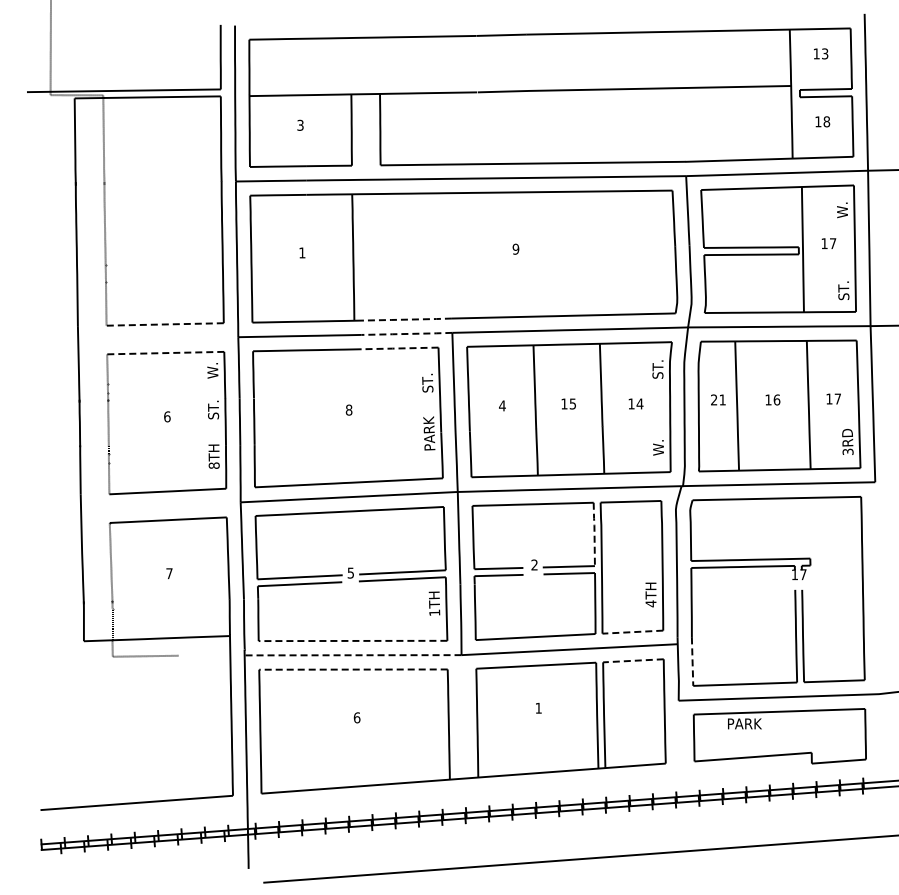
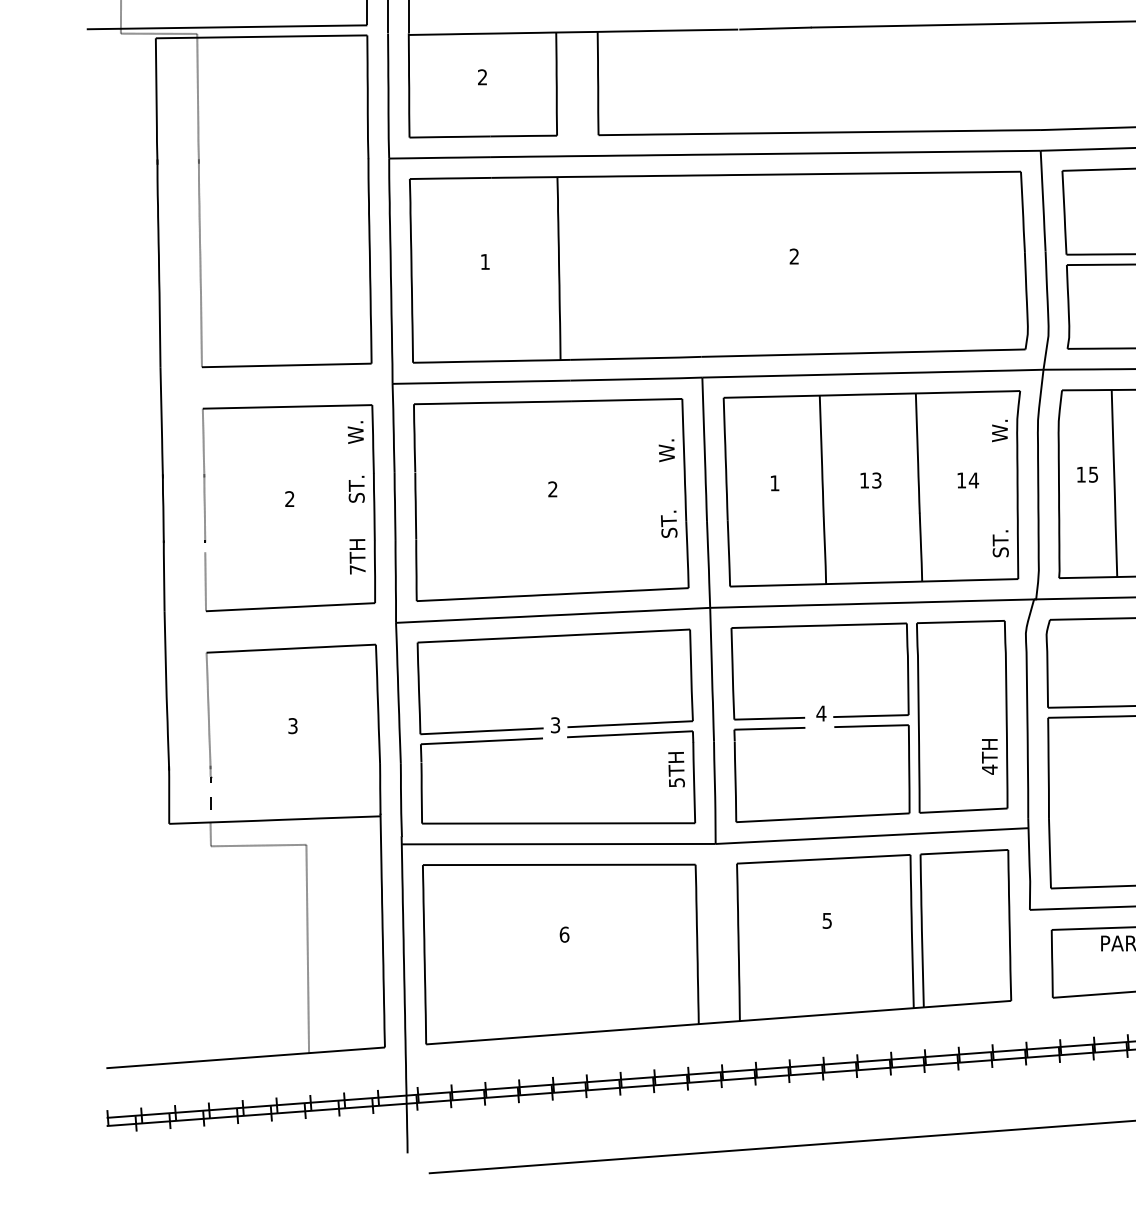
text: (300, 125) -> (482, 77), 3 -> 2
text: (515, 248) -> (793, 255), 9 -> 2
line: (406, 319) -> (635, 358), dashed -> solid
line: (165, 324) -> (287, 365), dashed -> solid
line: (407, 333) -> (637, 378), dashed -> solid
line: (399, 348) -> (625, 400), dashed -> solid
line: (165, 353) -> (287, 407), dashed -> solid
text: (657, 369) -> (999, 430), ST. -> W.
text: (427, 382) -> (666, 449), ST. -> W.
text: (718, 399) -> (1087, 474), 21 -> 15
text: (573, 403) -> (877, 479), 15 -> 13
text: (502, 405) -> (774, 482), 4 -> 1
text: (348, 409) -> (552, 488), 8 -> 2
text: (167, 416) -> (290, 498), 6 -> 2
text: (429, 433) -> (669, 523), PARK -> ST.
text: (658, 447) -> (1000, 543), W. -> ST.
text: (213, 465) -> (356, 569), 8TH -> 7TH
line: (594, 533) -> (908, 667), dashed -> solid
text: (534, 564) -> (821, 712), 2 -> 4
text: (351, 572) -> (556, 724), 5 -> 3
text: (169, 573) -> (293, 725), 7 -> 3
text: (434, 612) -> (676, 782), 1TH -> 5TH
line: (632, 632) -> (963, 811), dashed -> solid
line: (352, 640) -> (557, 822), dashed -> solid
line: (352, 655) -> (557, 844), dashed -> solid
line: (632, 660) -> (963, 851), dashed -> solid
line: (692, 661) -> (1049, 853), dashed -> solid
line: (352, 669) -> (557, 864), dashed -> solid
text: (538, 707) -> (827, 919), 1 -> 5
line: (179, 727) -> (307, 948), added

